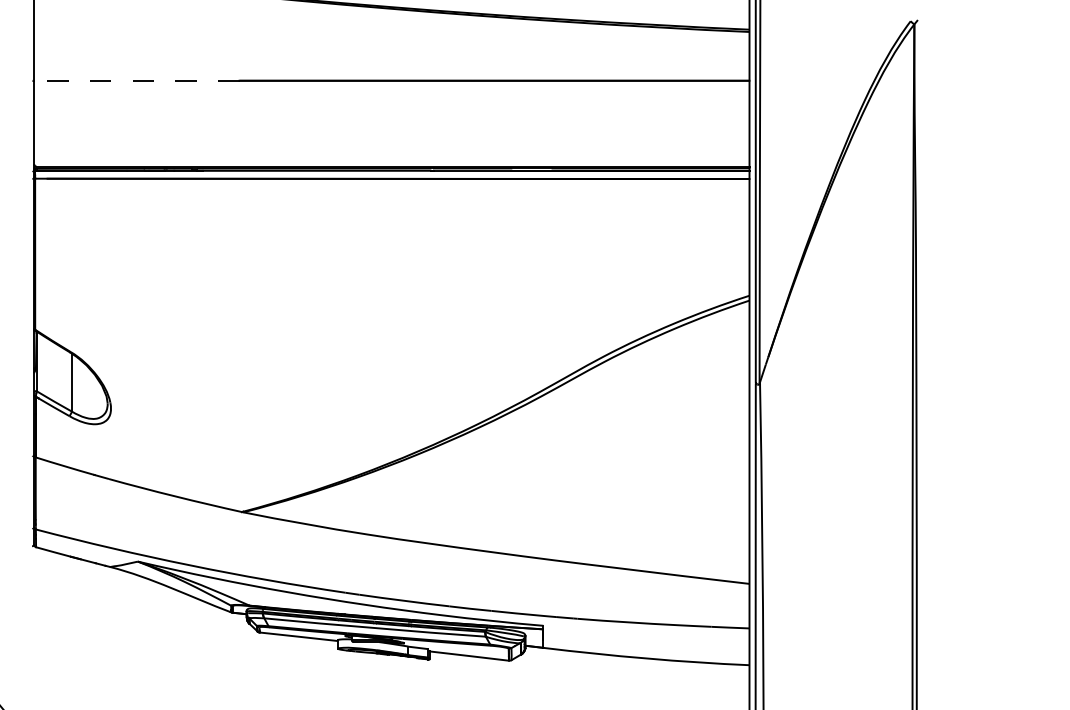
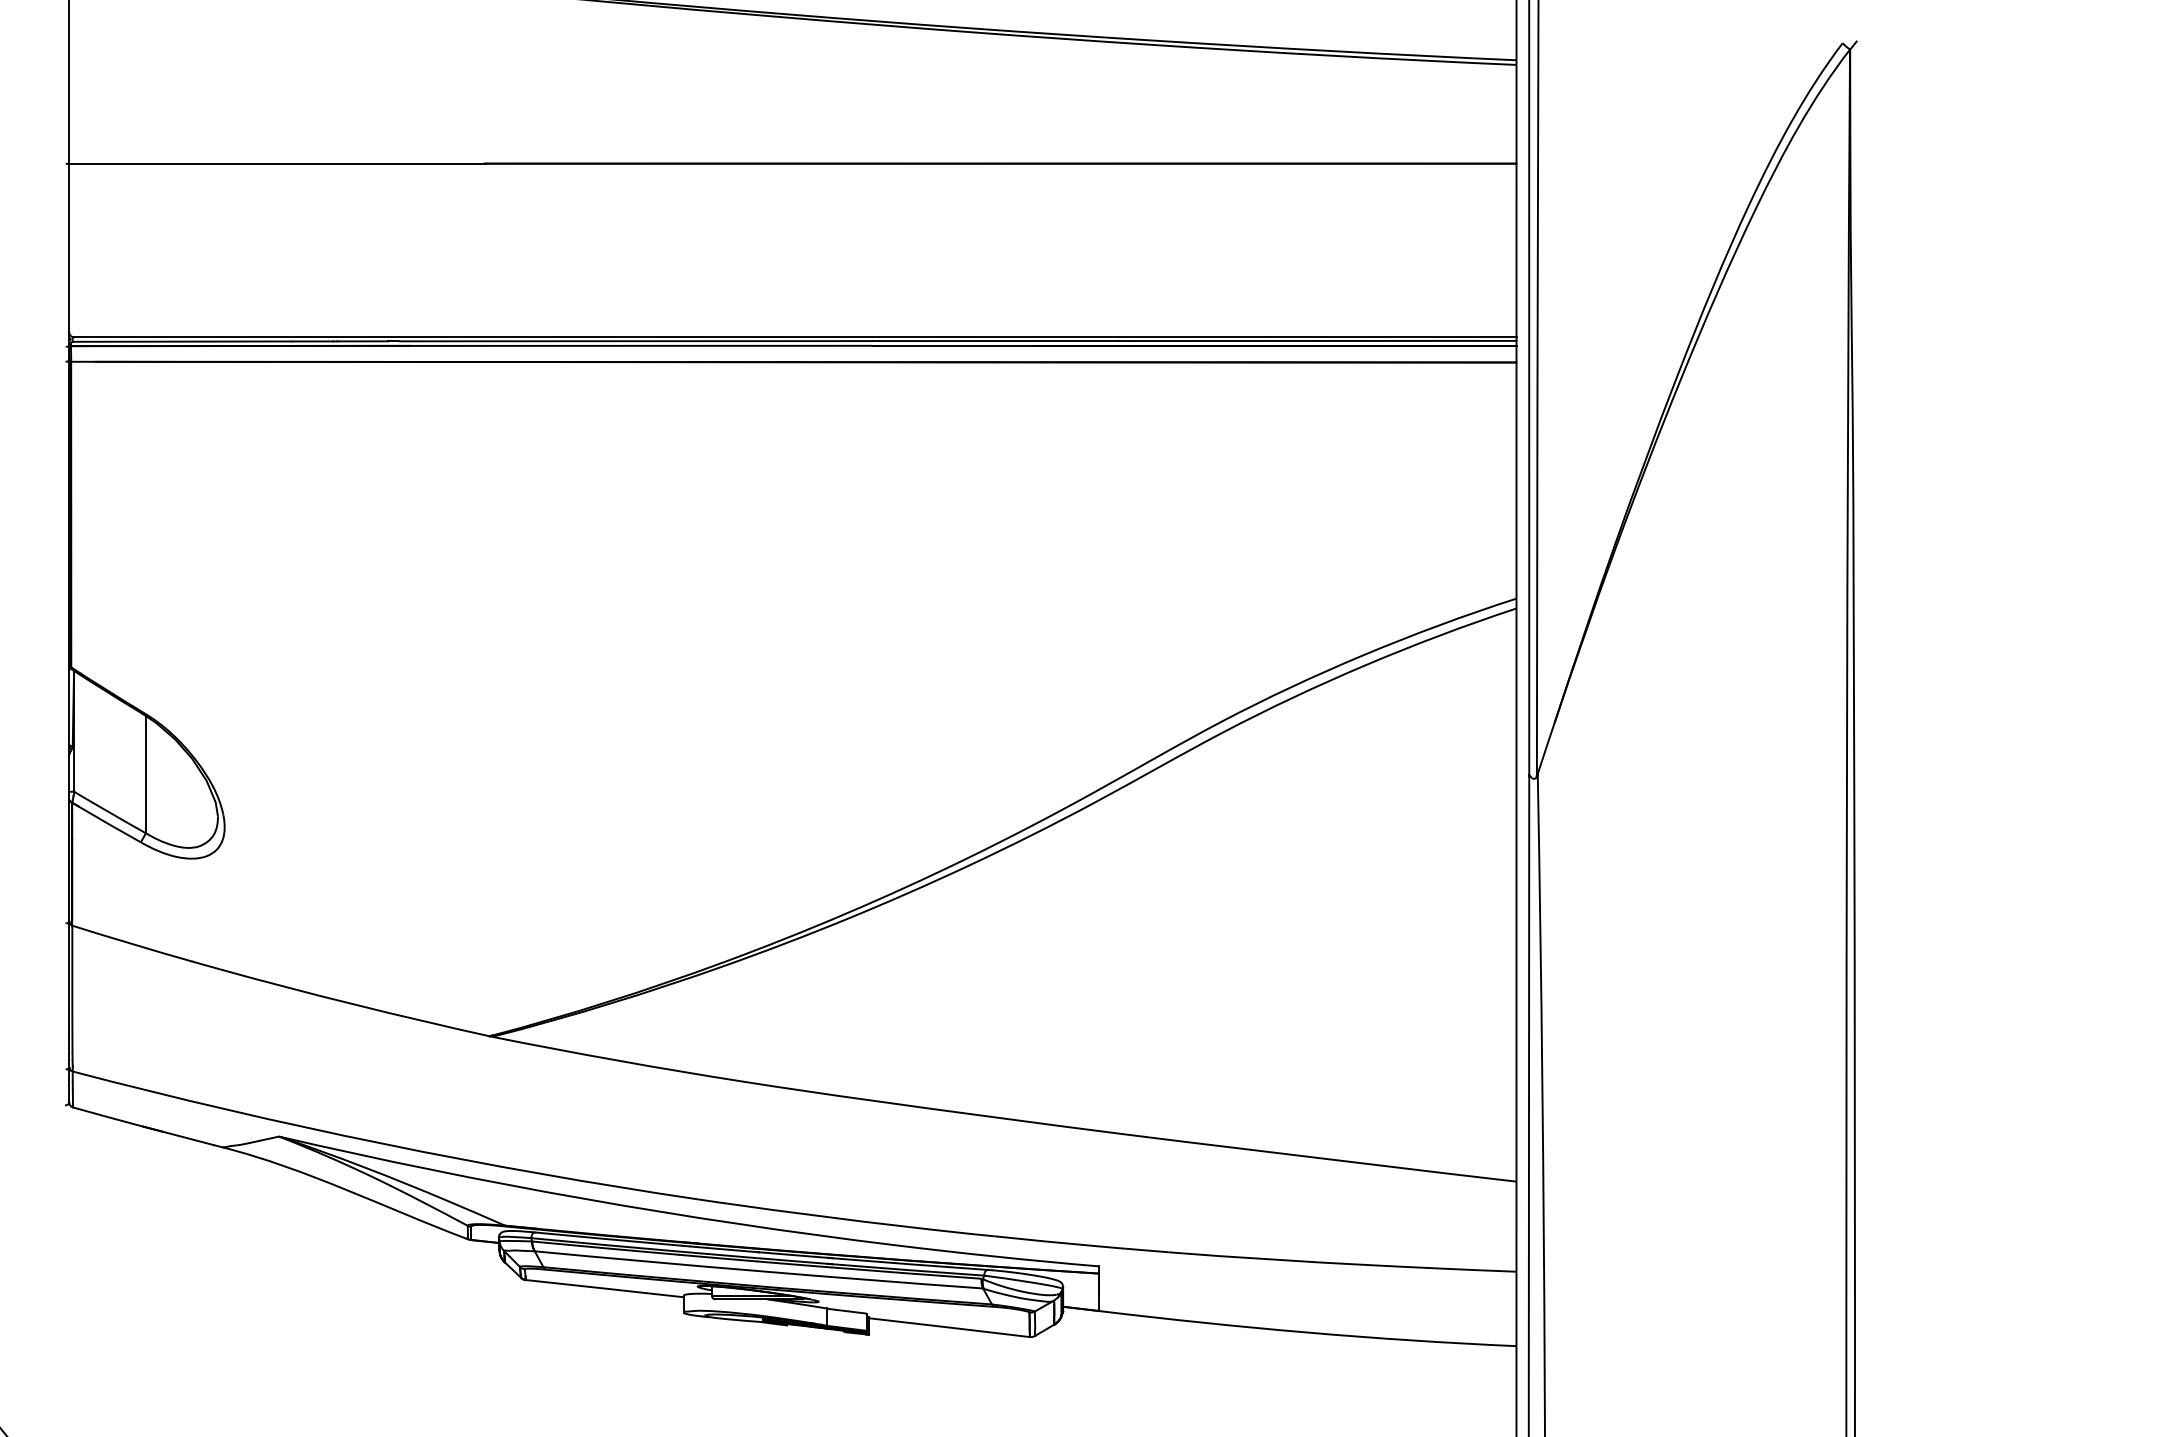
line: (136, 80) -> (276, 163), dashed -> solid

